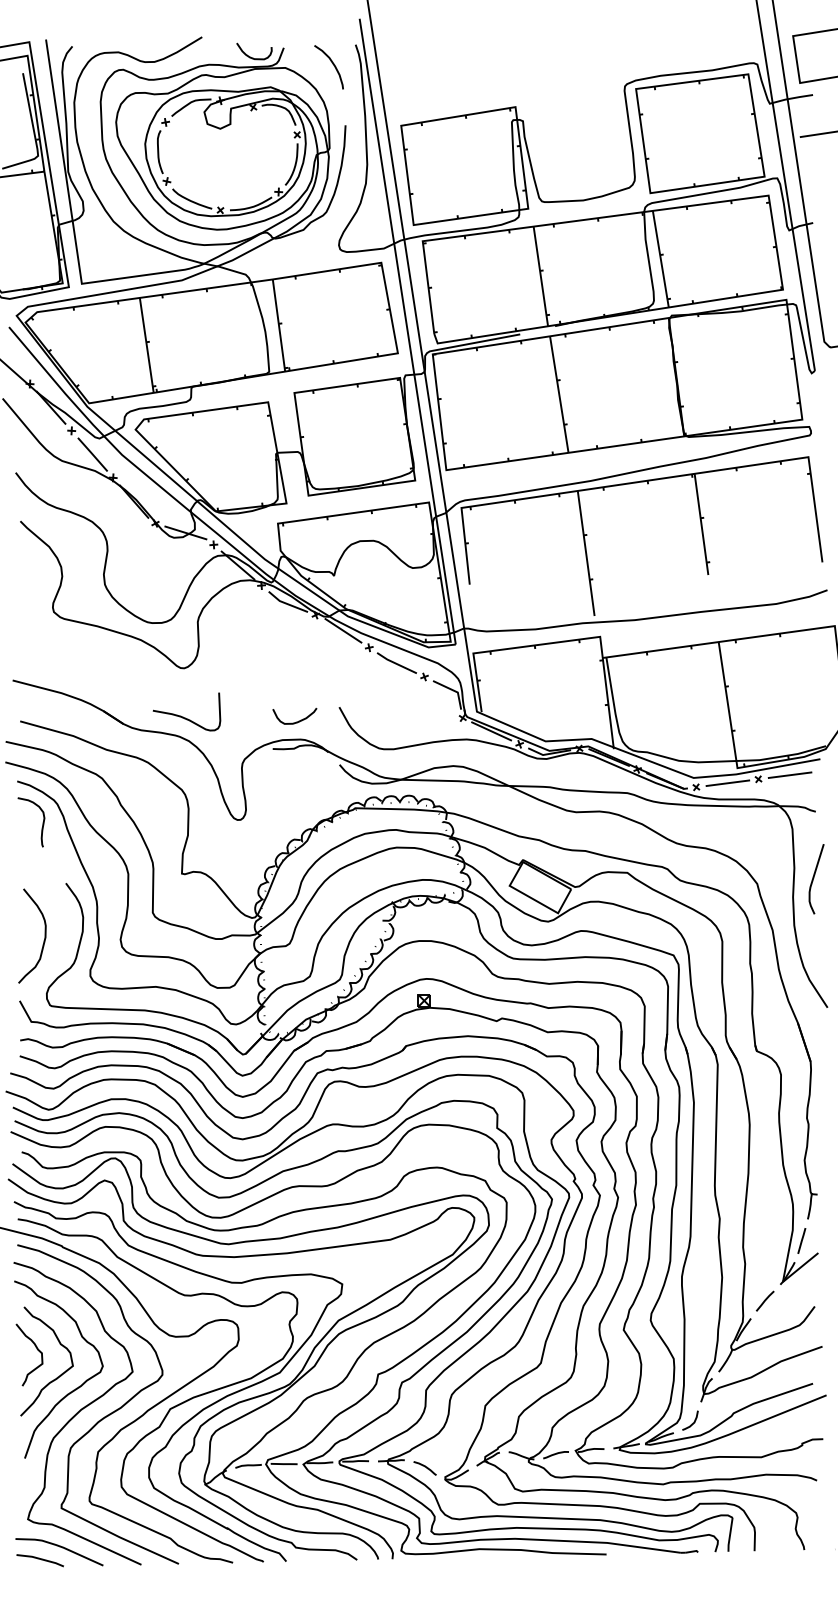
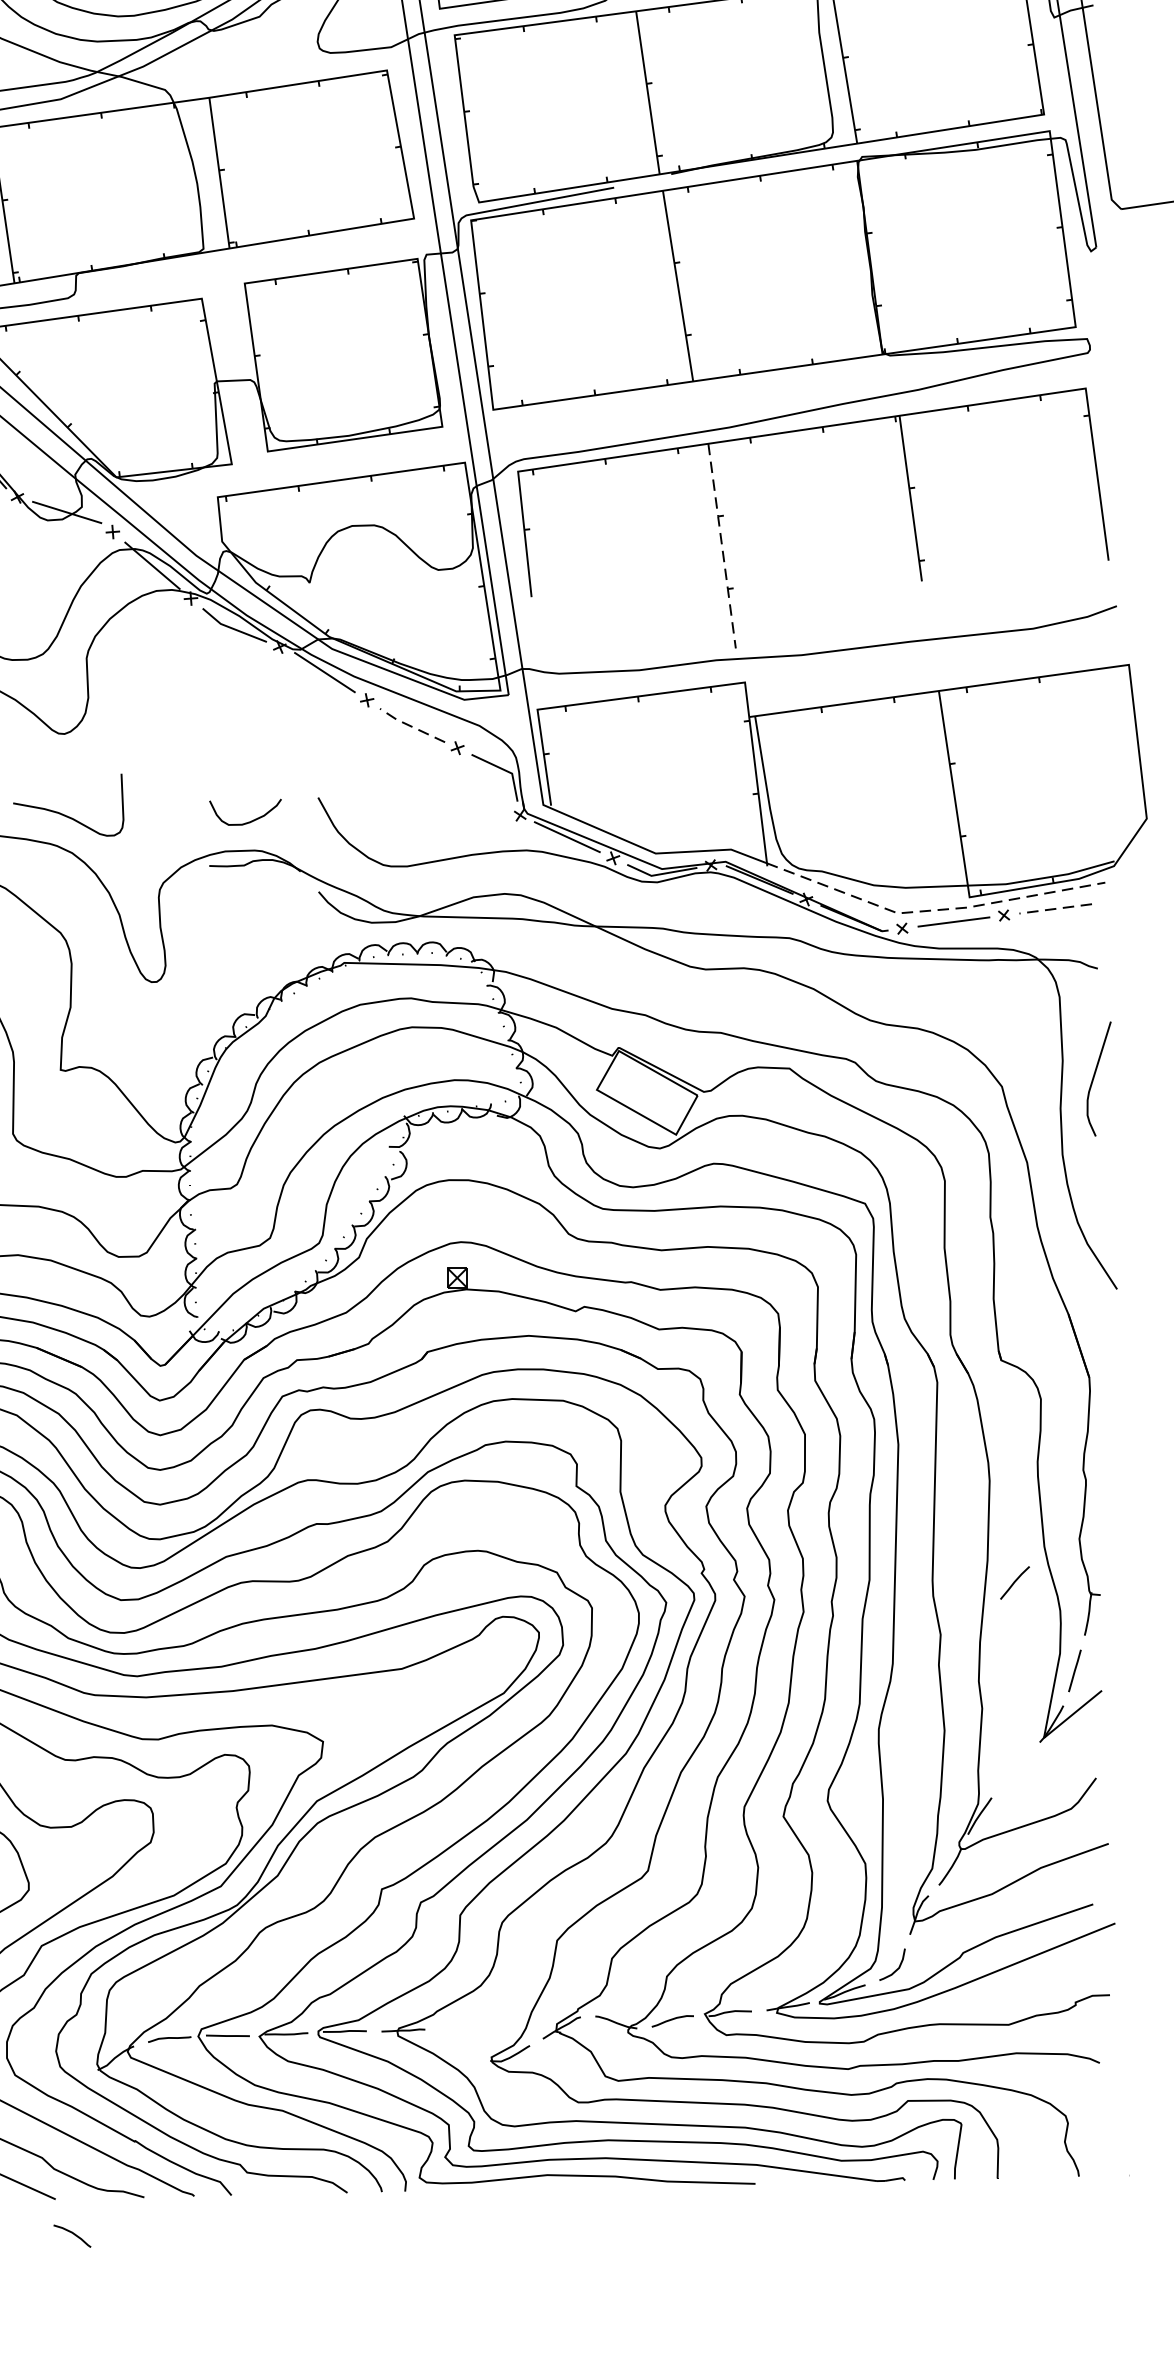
line: (586, 554) -> (722, 547), solid -> dashed
line: (395, 663) -> (410, 726), solid -> dashed
line: (789, 775) -> (1054, 909), solid -> dashed
line: (715, 776) -> (933, 910), solid -> dashed
line: (764, 1300) -> (1013, 1581), moved
curve: (424, 1467) -> (71, 2234), moved

